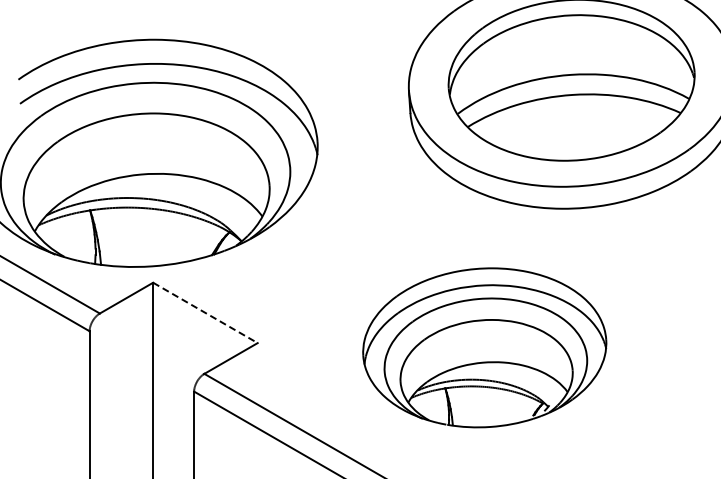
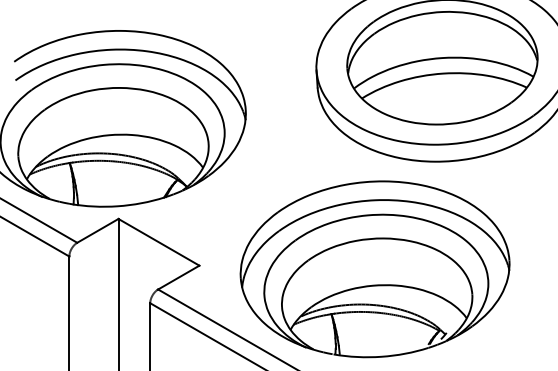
line: (205, 313) -> (159, 242), dashed -> solid
part: (484, 347) -> (374, 269), size x1.43

